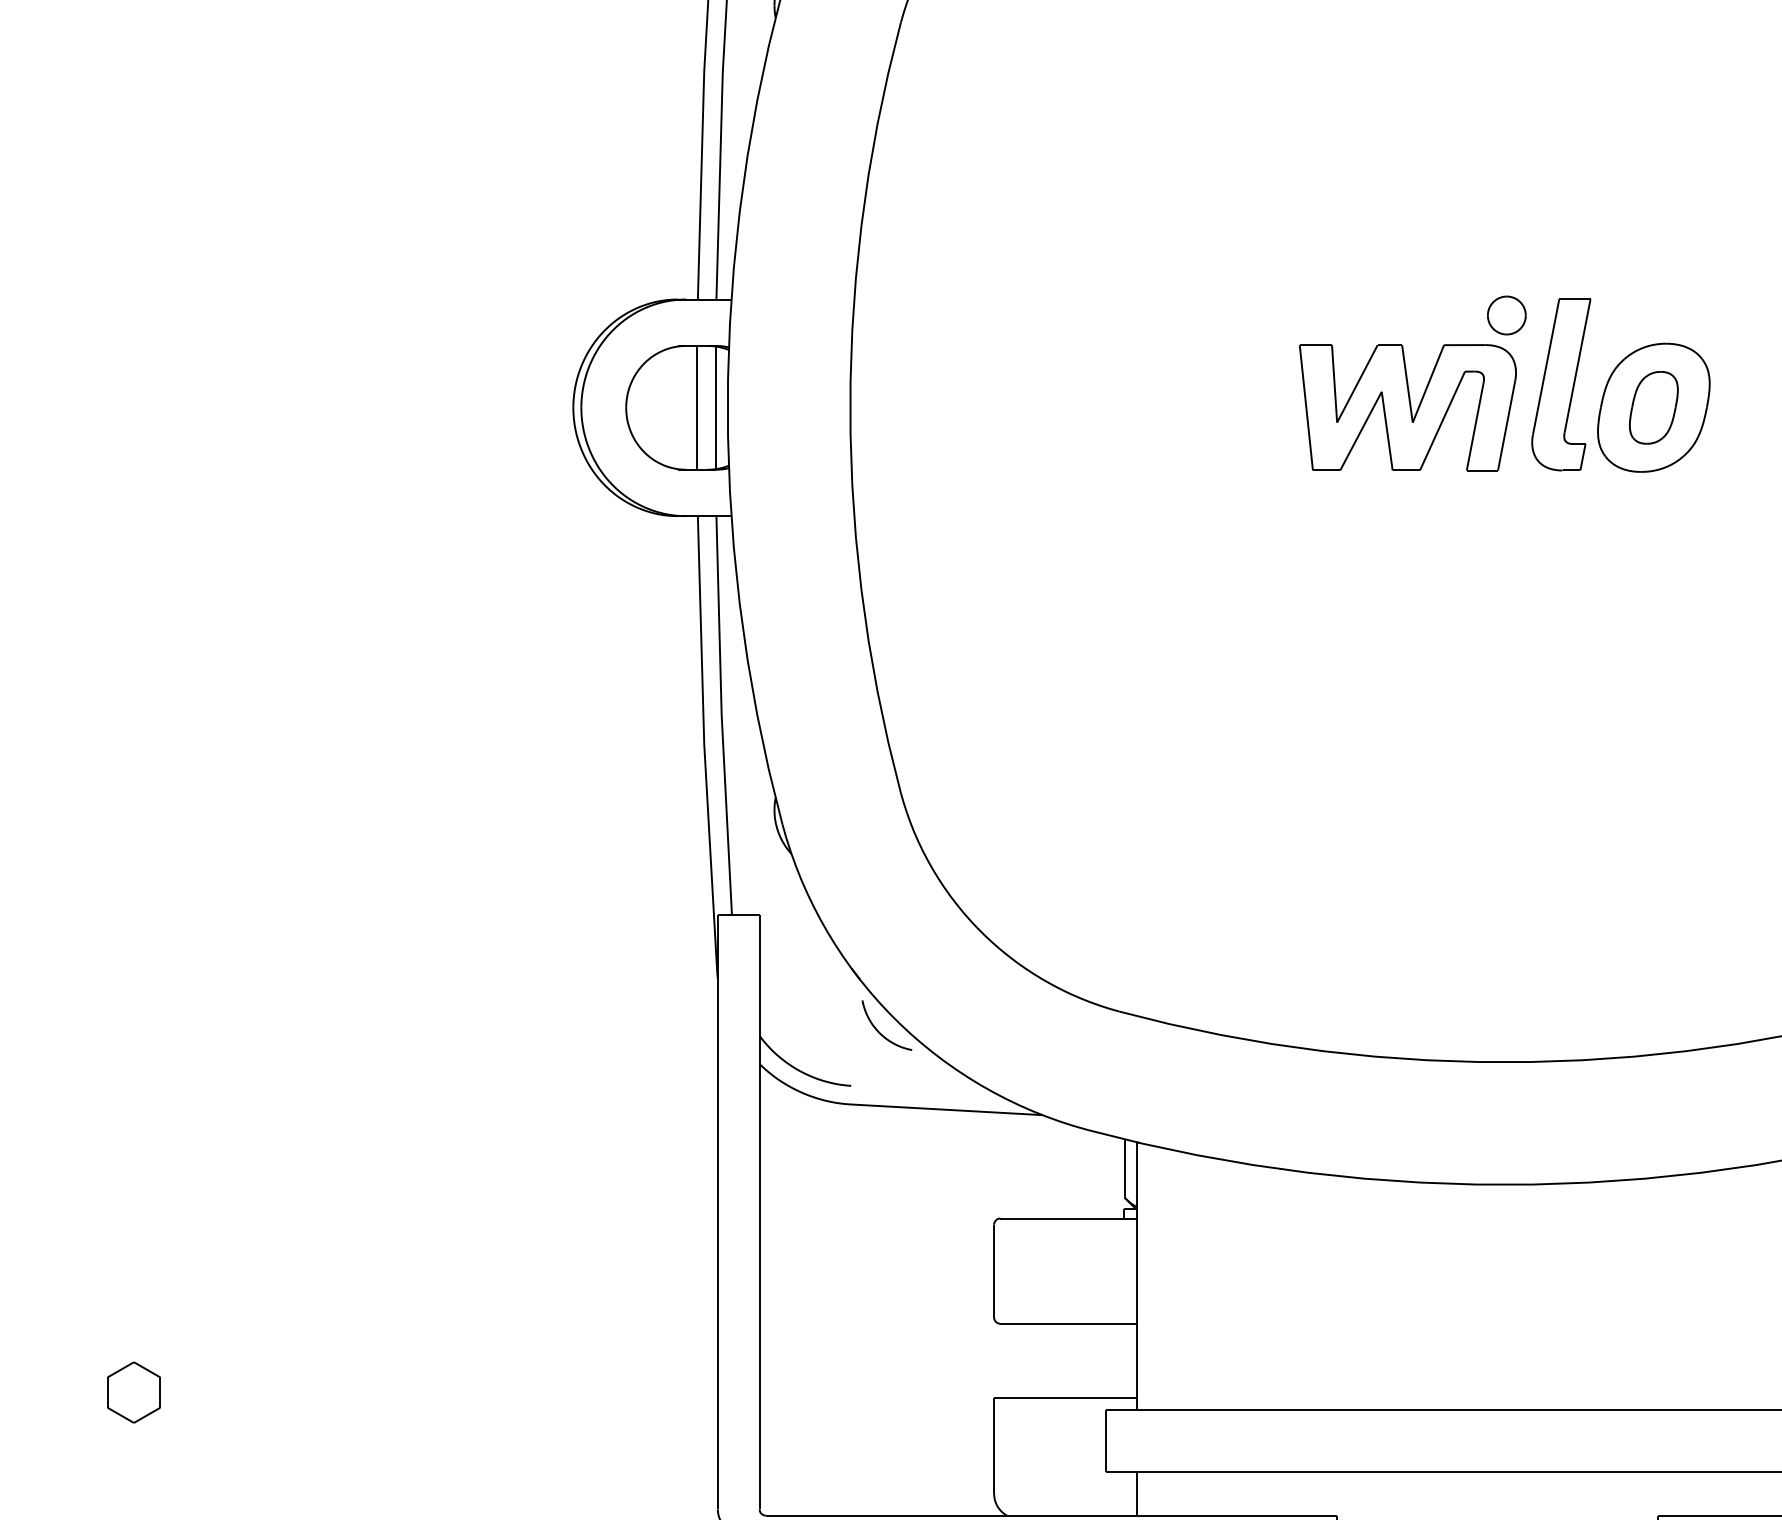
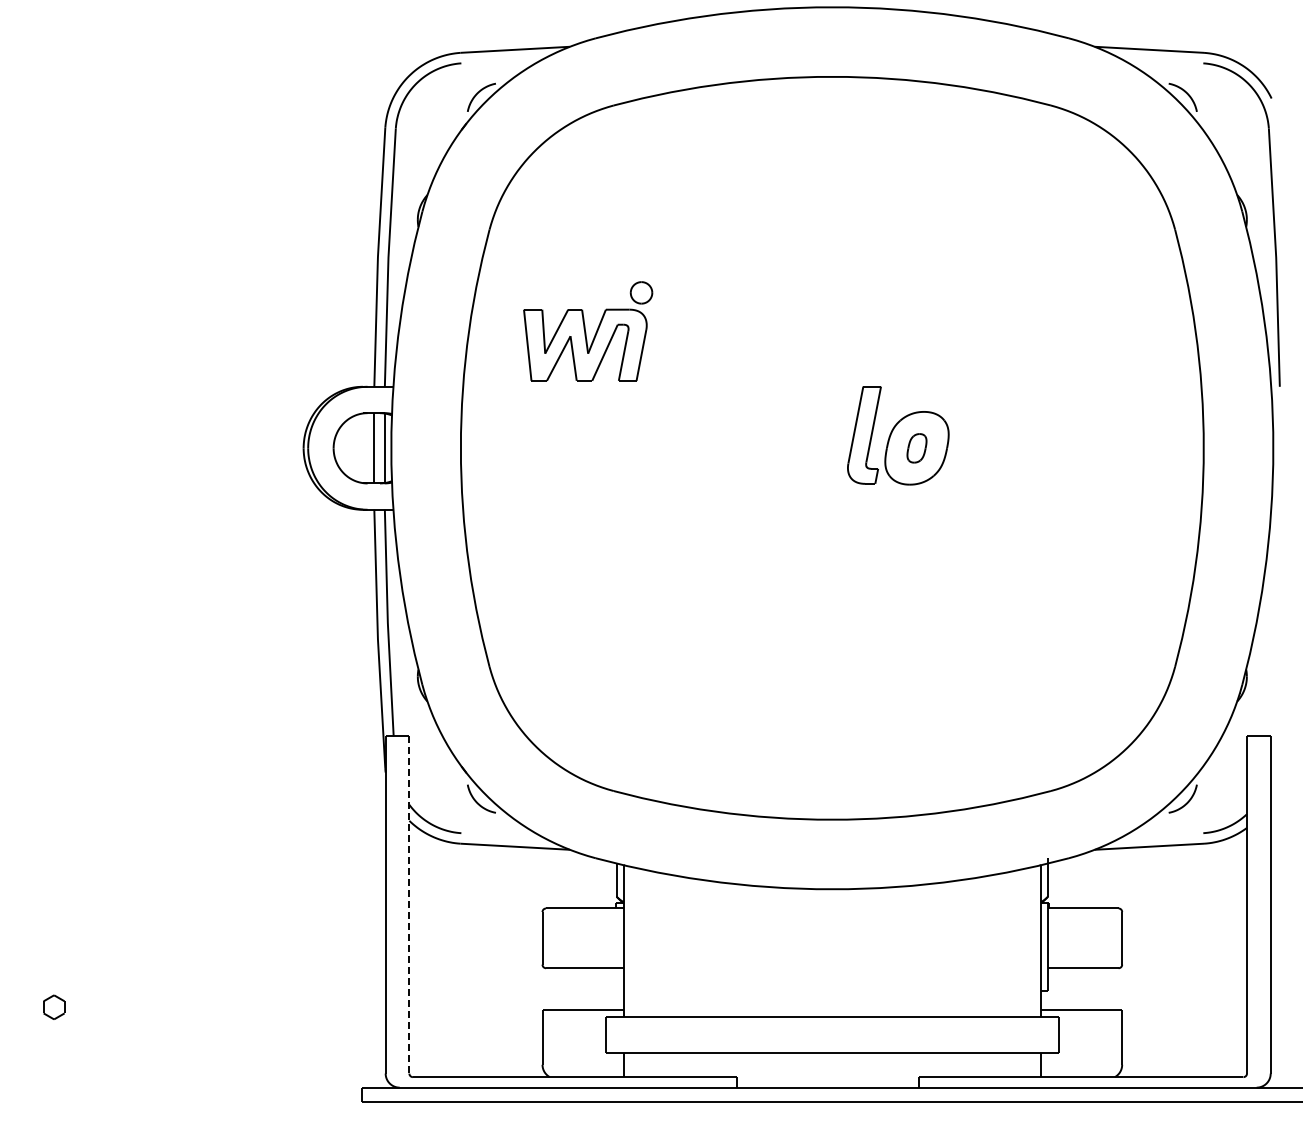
part: (1413, 383) -> (588, 331), moved
part: (1652, 408) -> (916, 448), size x0.7
line: (759, 1211) -> (409, 904), solid -> dashed
part: (132, 1392) -> (53, 1007), size x0.7

